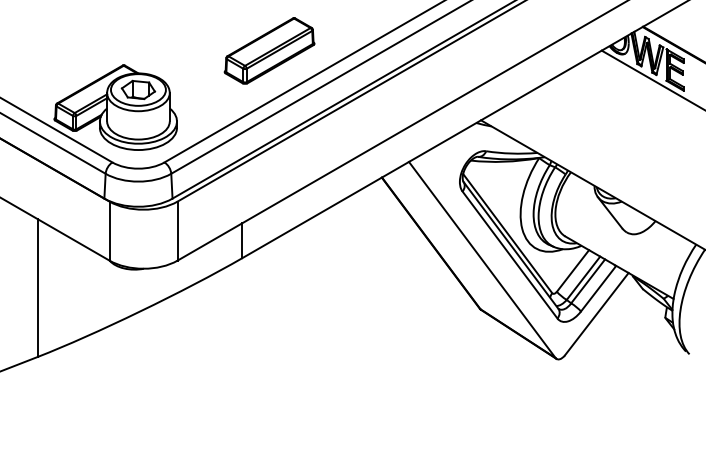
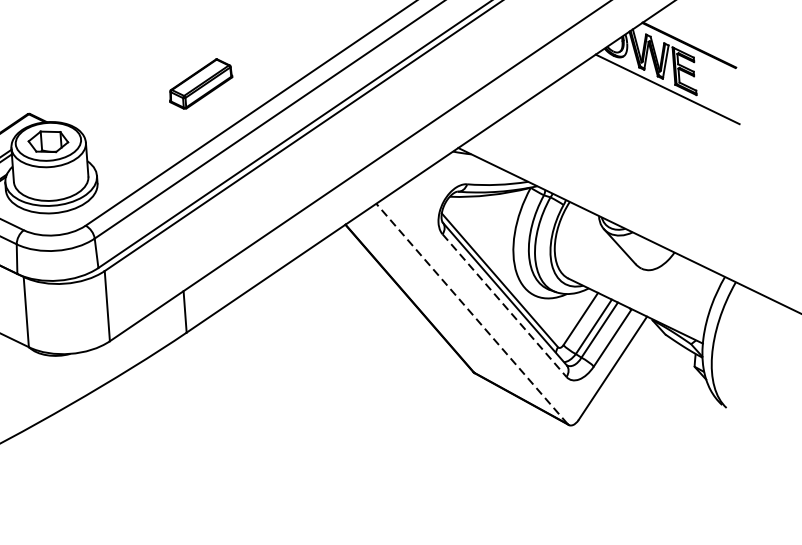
part: (269, 50) -> (200, 83), size x0.6
line: (510, 255) -> (505, 306), solid -> dashed
line: (482, 259) -> (472, 313), solid -> dashed

